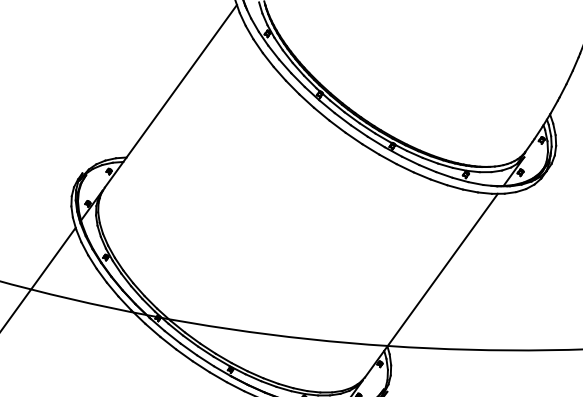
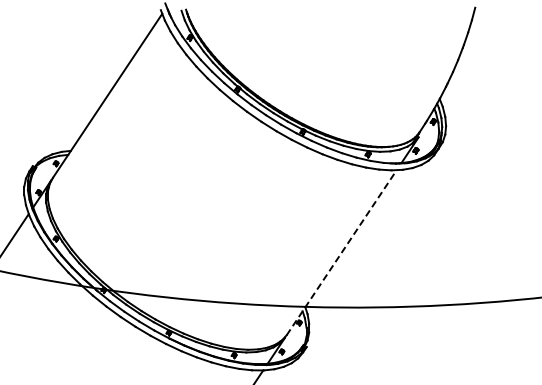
line: (431, 285) -> (341, 252), solid -> dashed

